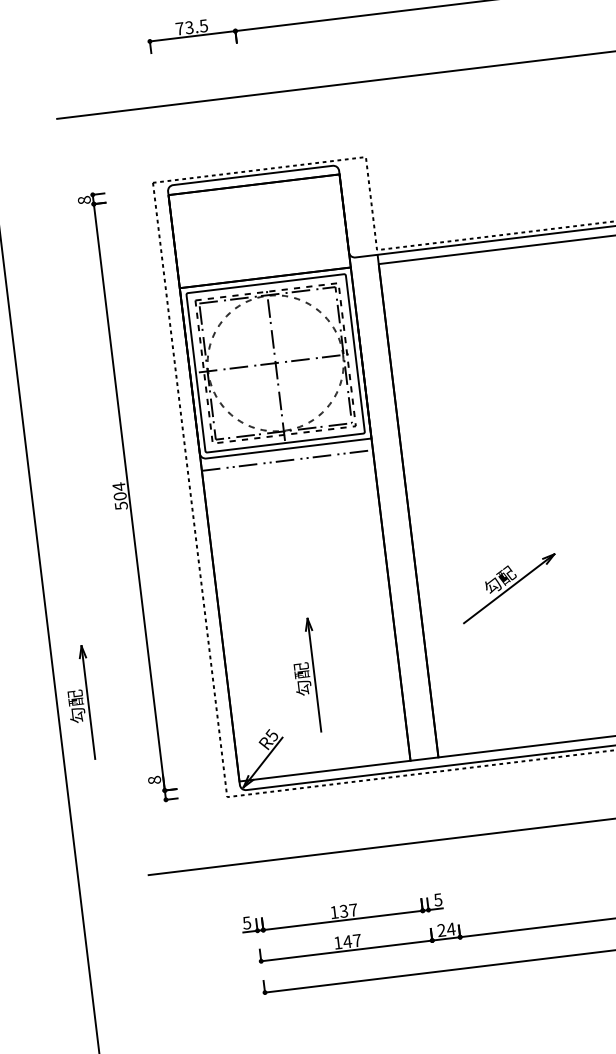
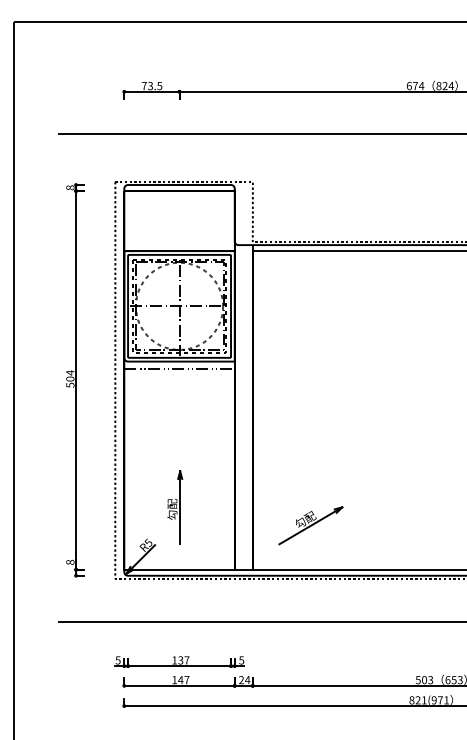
part: (508, 588) -> (310, 525), moved
part: (81, 702) -> (29, 507), removed

